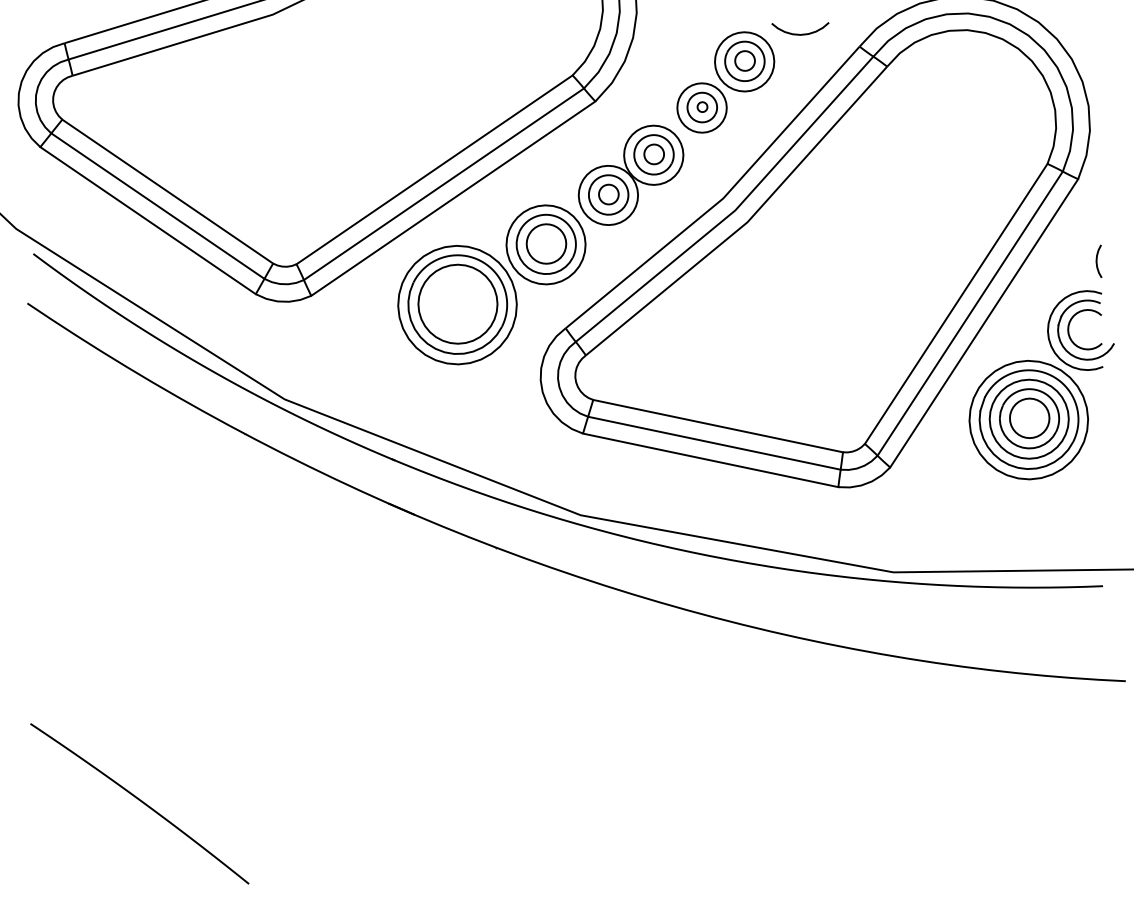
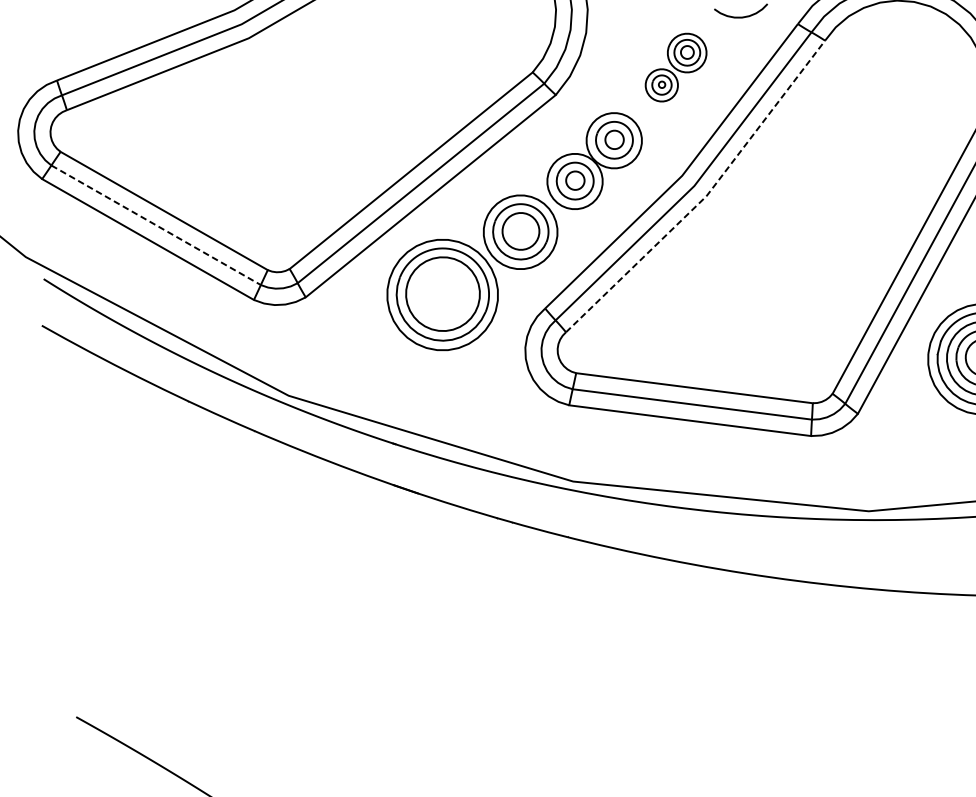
part: (725, 82) -> (675, 67), size x0.7
line: (158, 206) -> (156, 225), solid -> dashed
line: (747, 222) -> (706, 196), solid -> dashed

